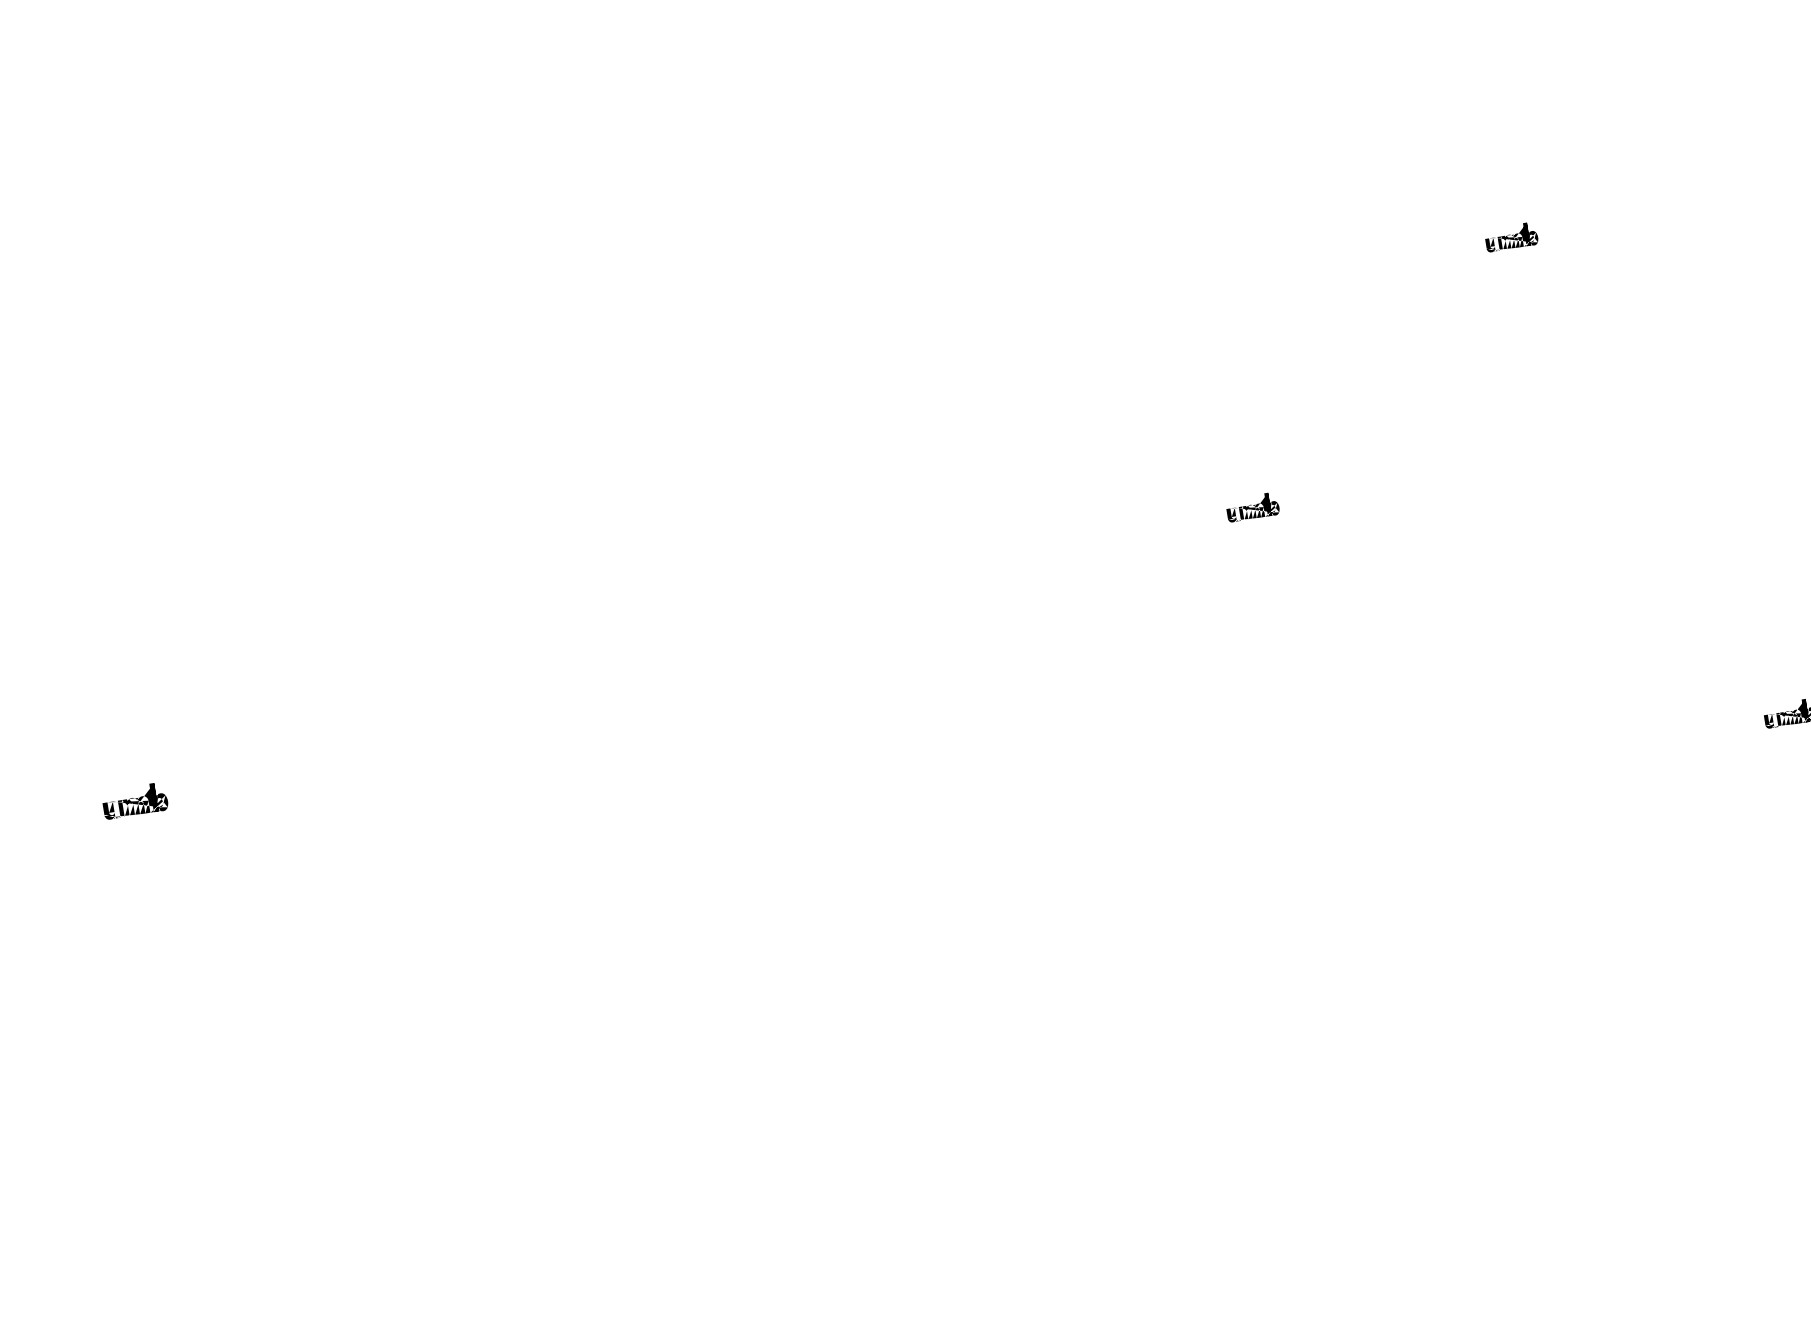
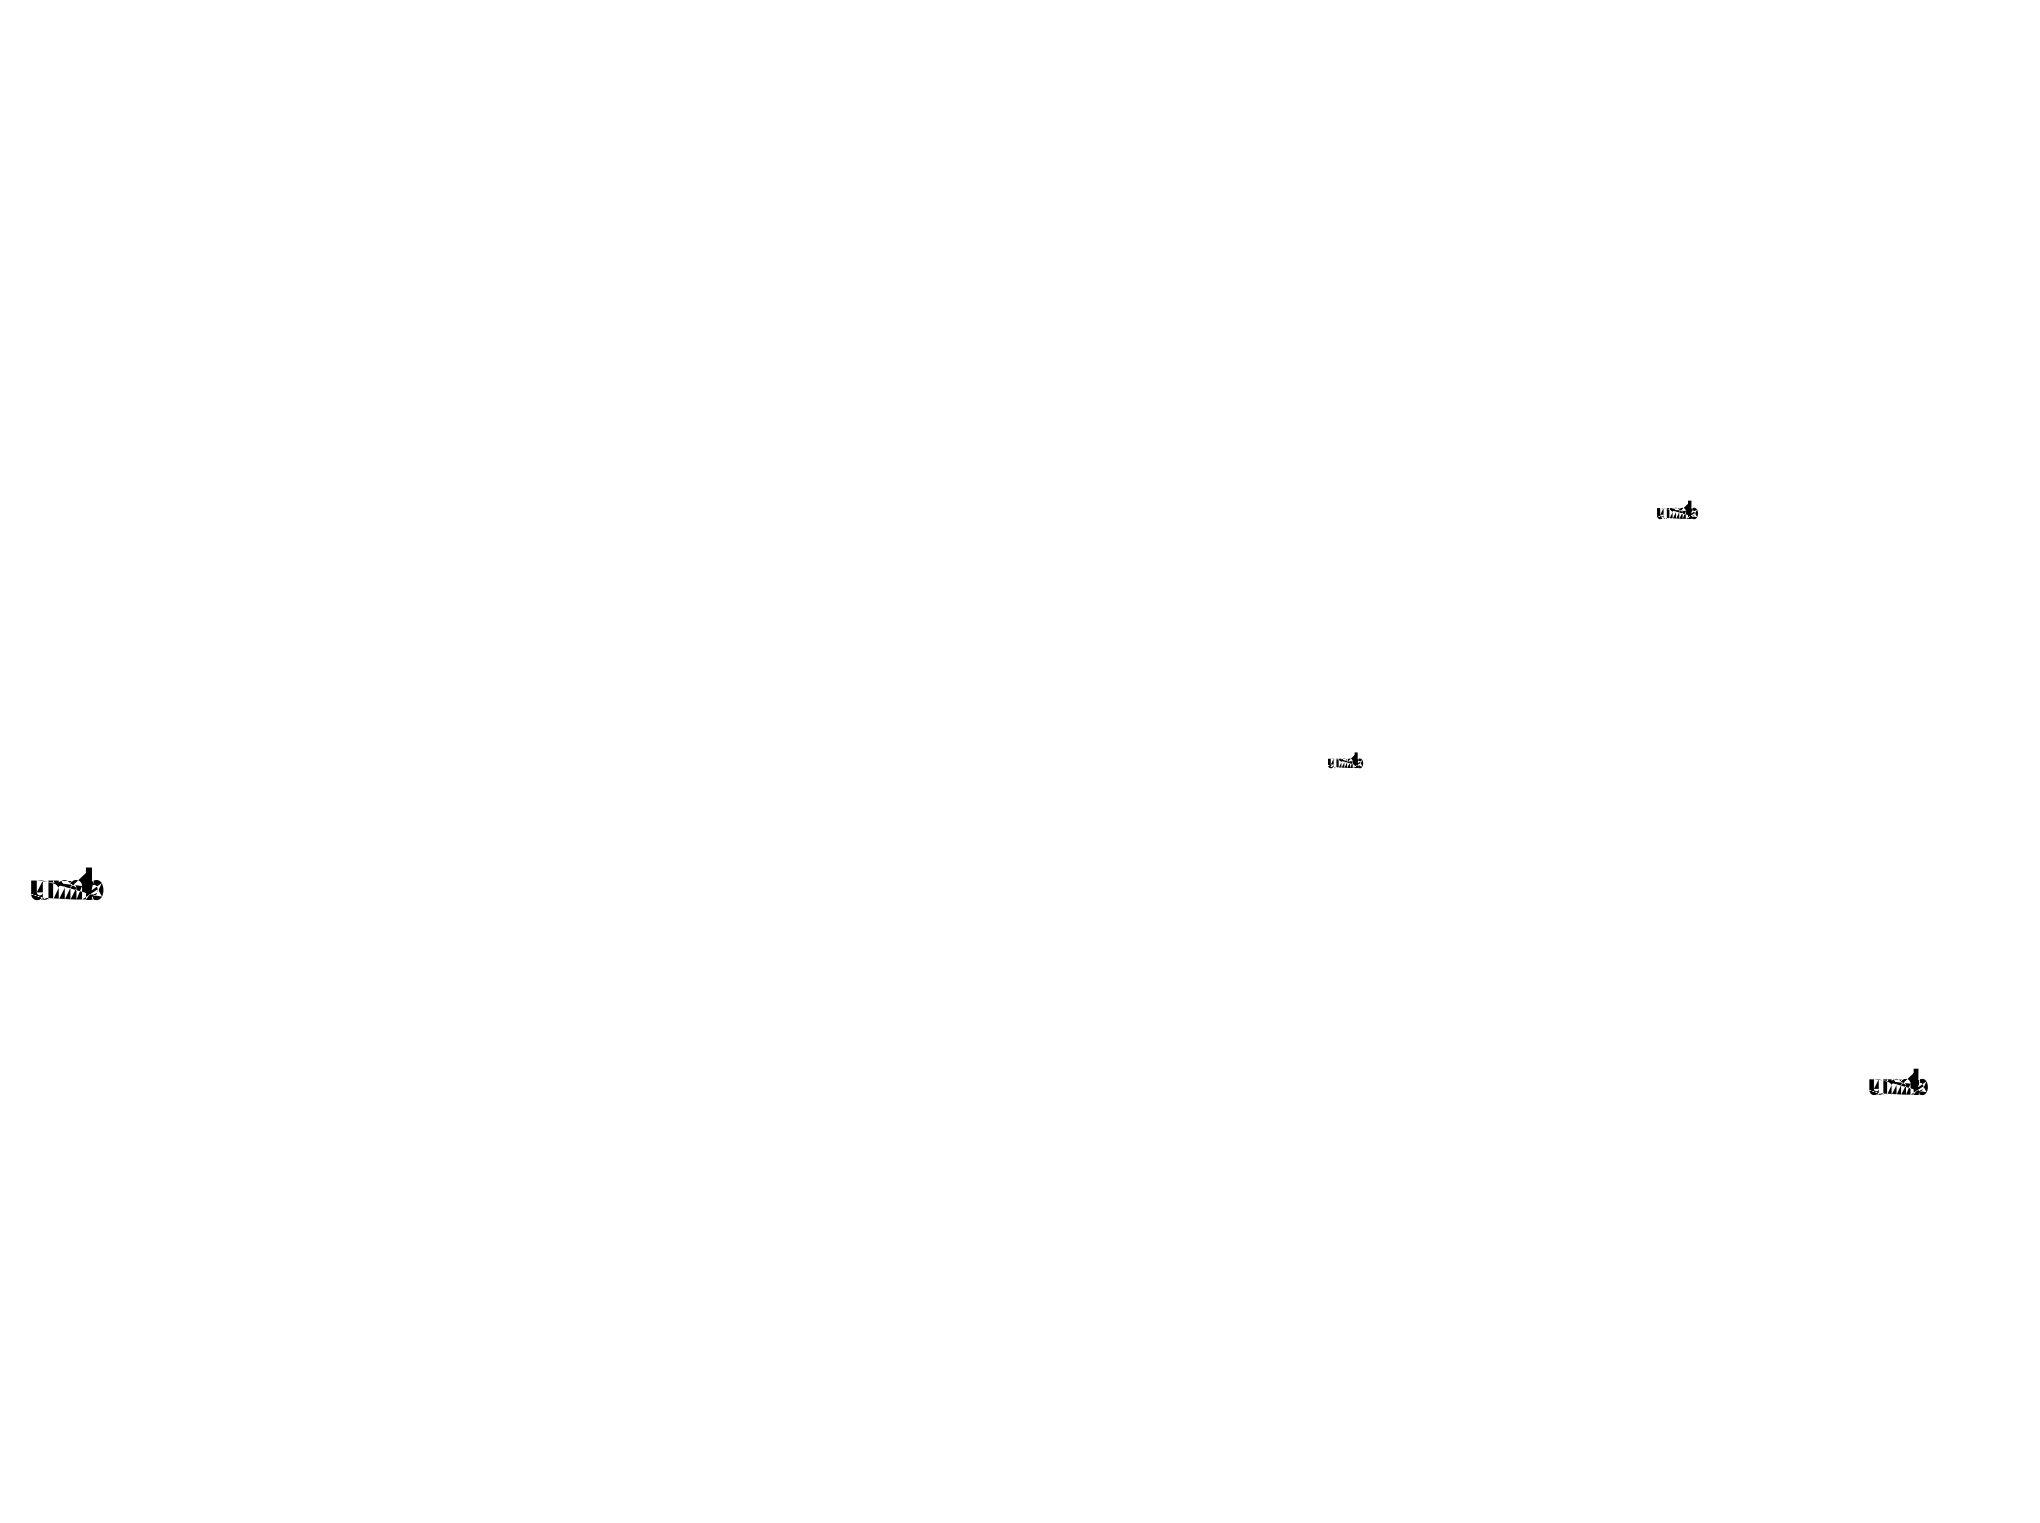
part: (1511, 236) -> (1677, 509), size x0.7
part: (1252, 507) -> (1345, 760), size x0.6

